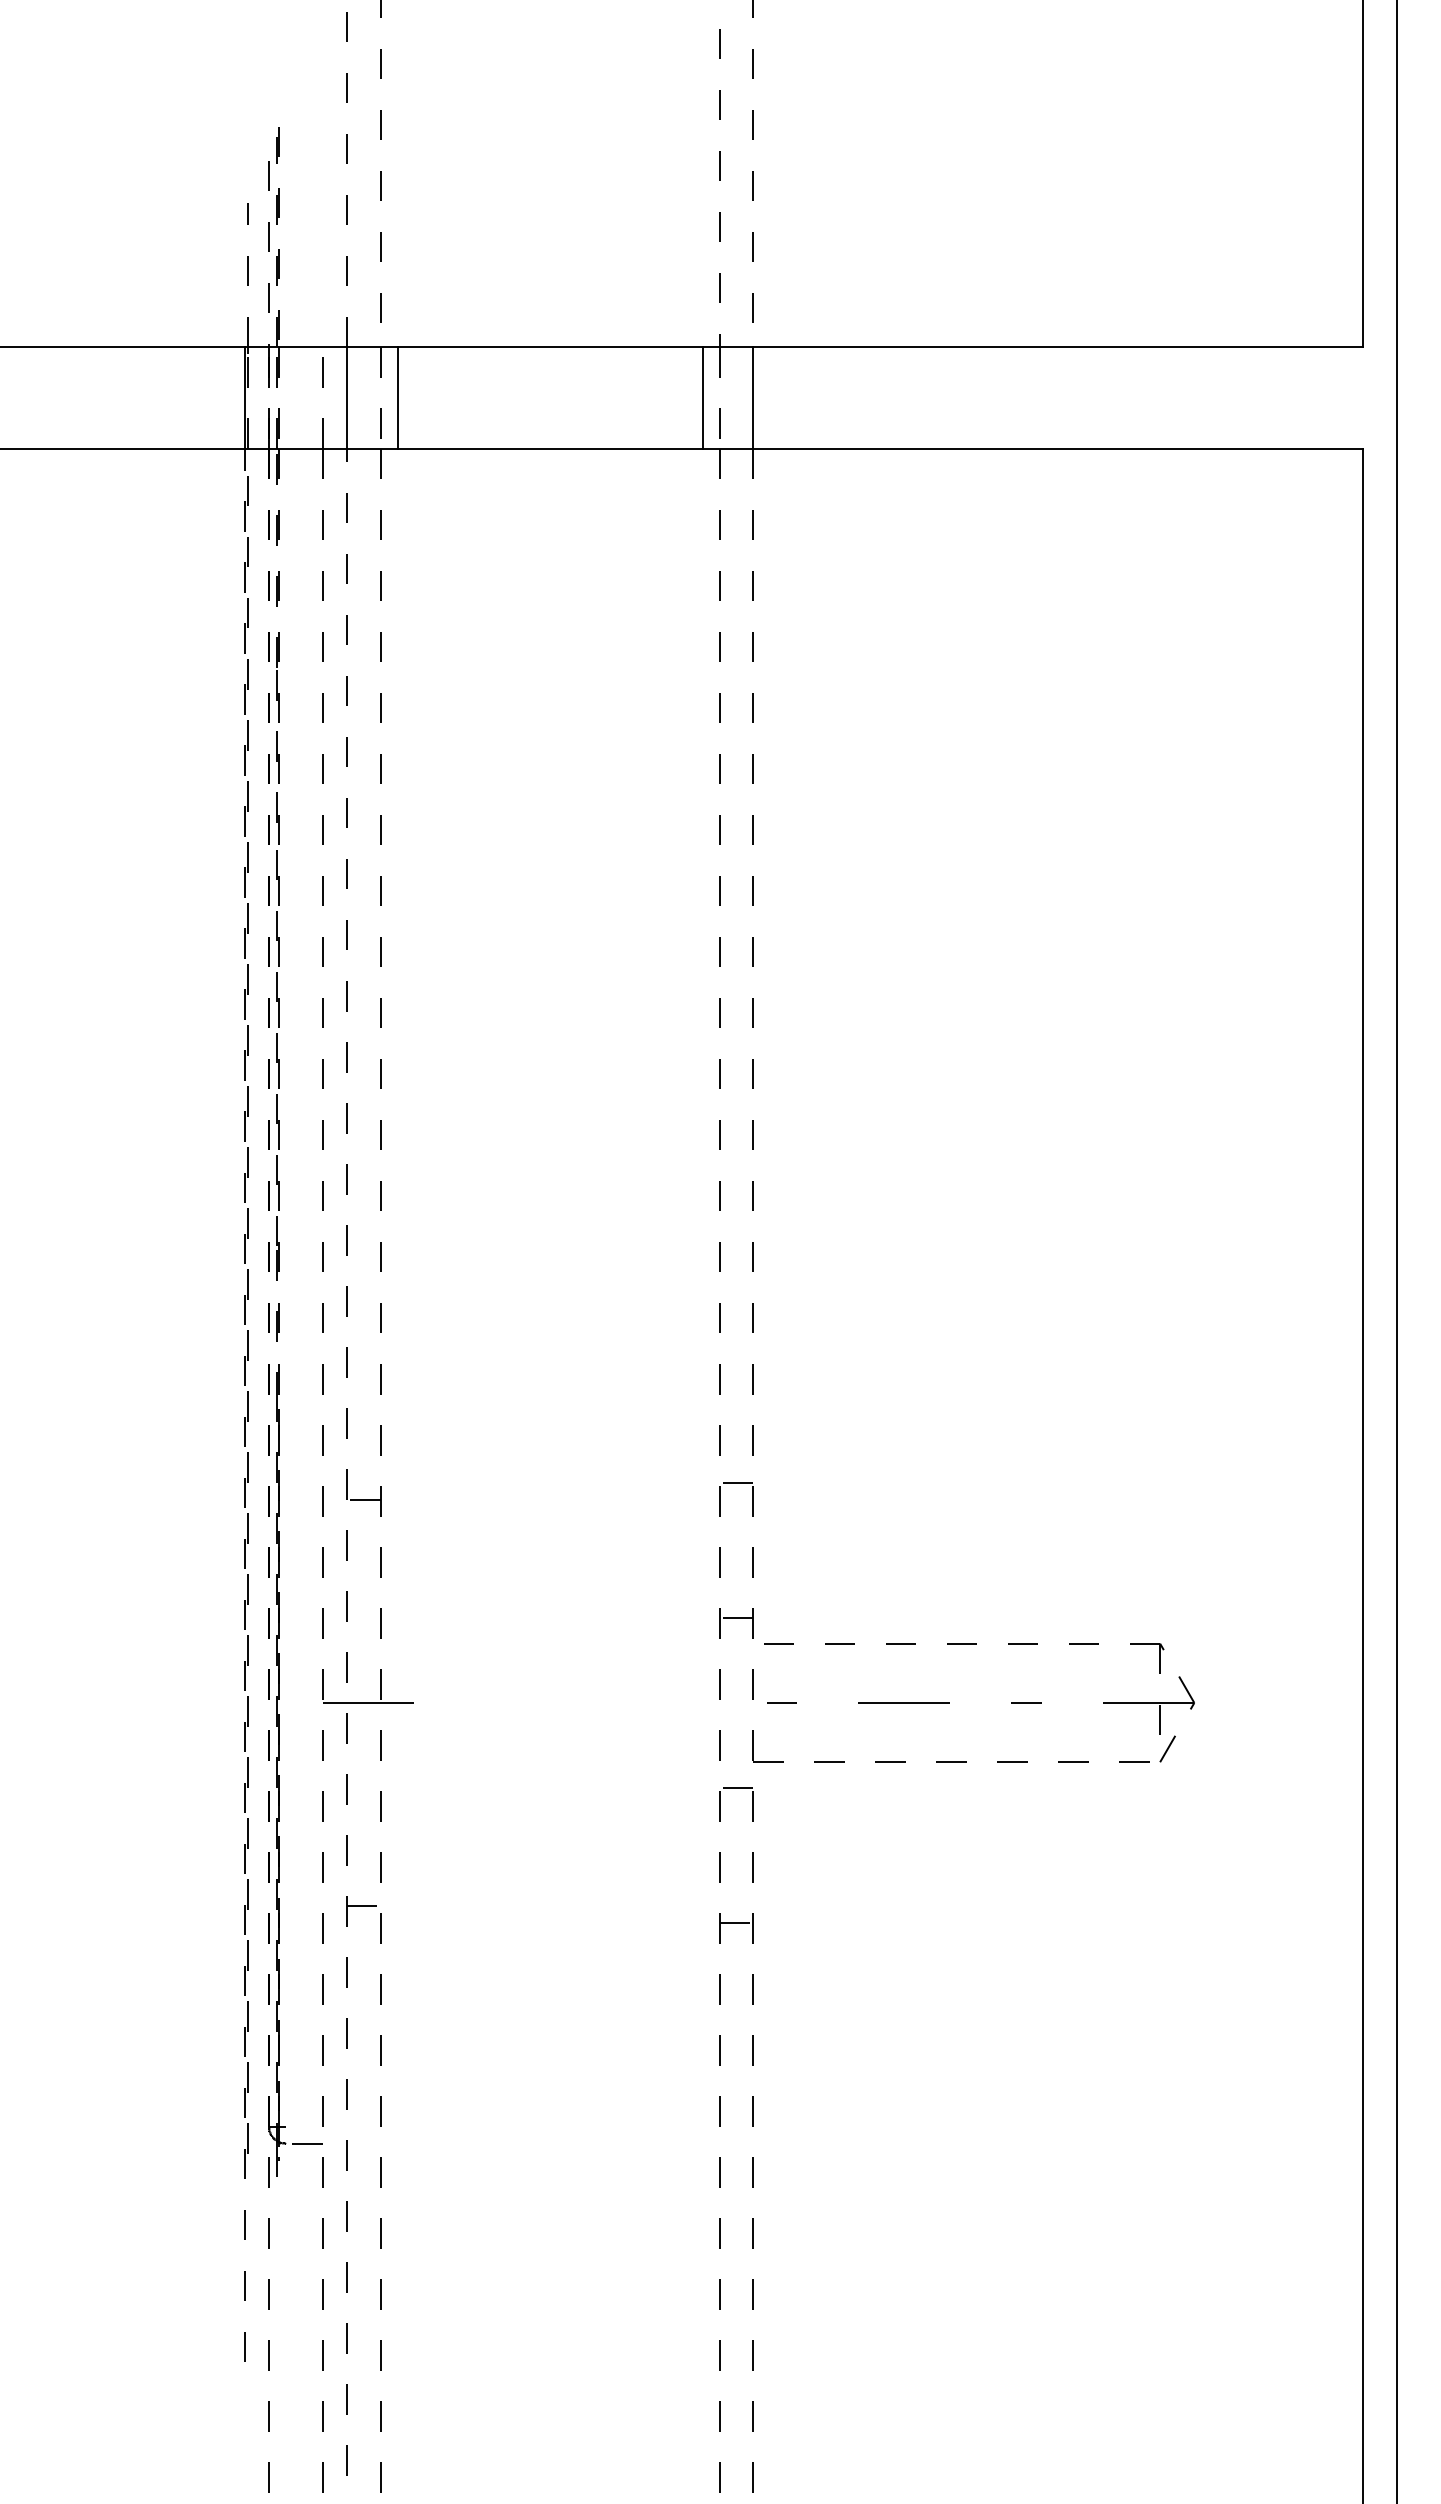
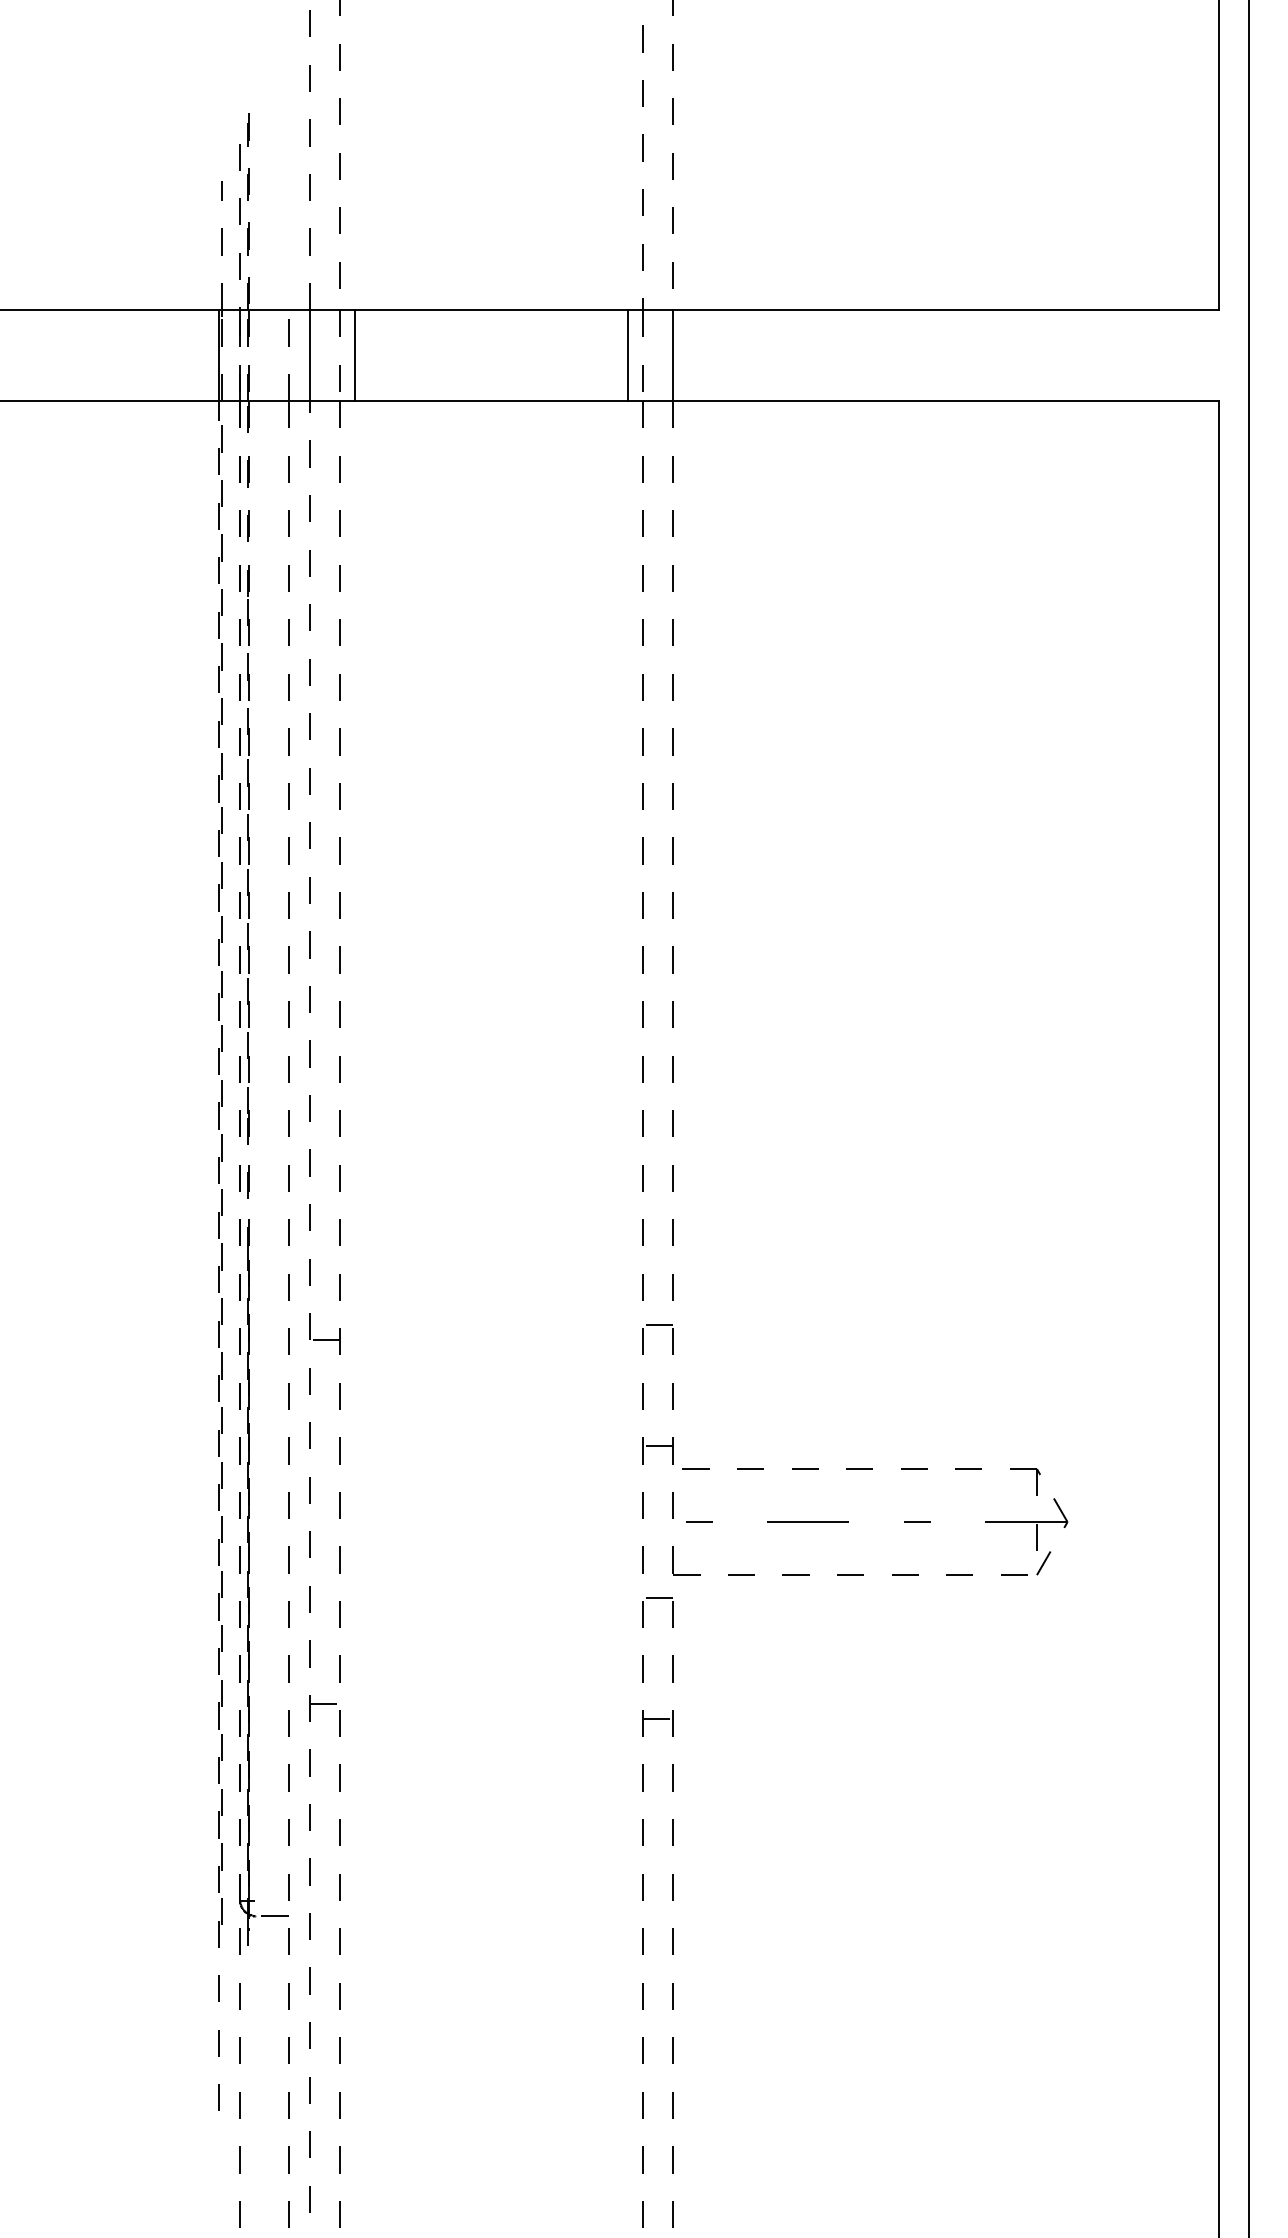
line: (363, 1702) -> (324, 1521), removed

